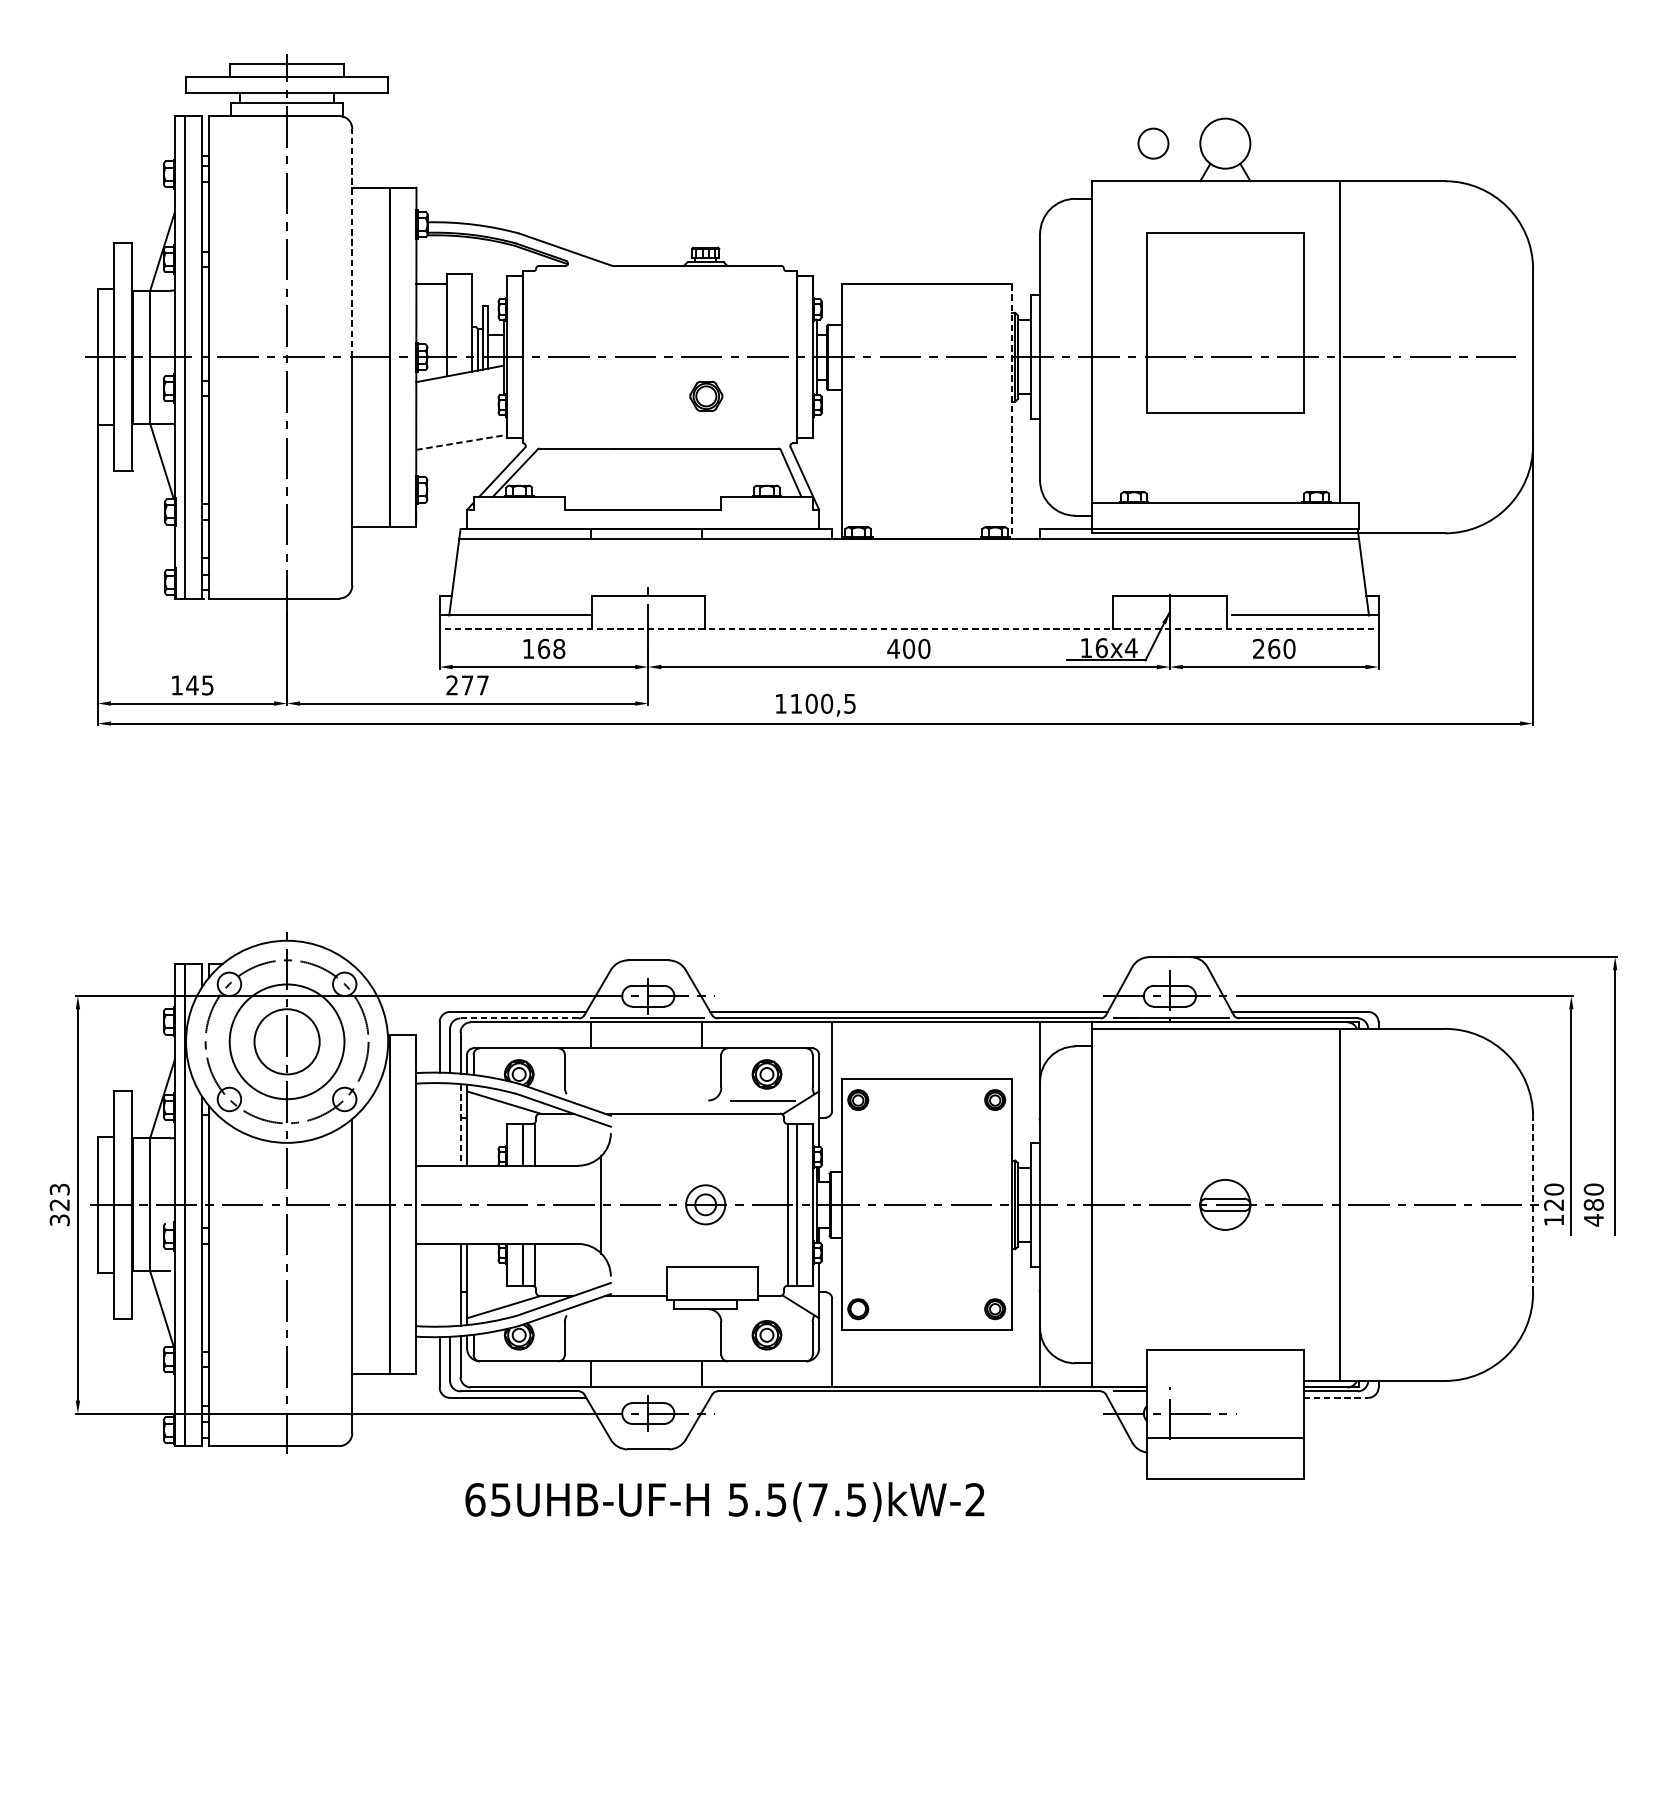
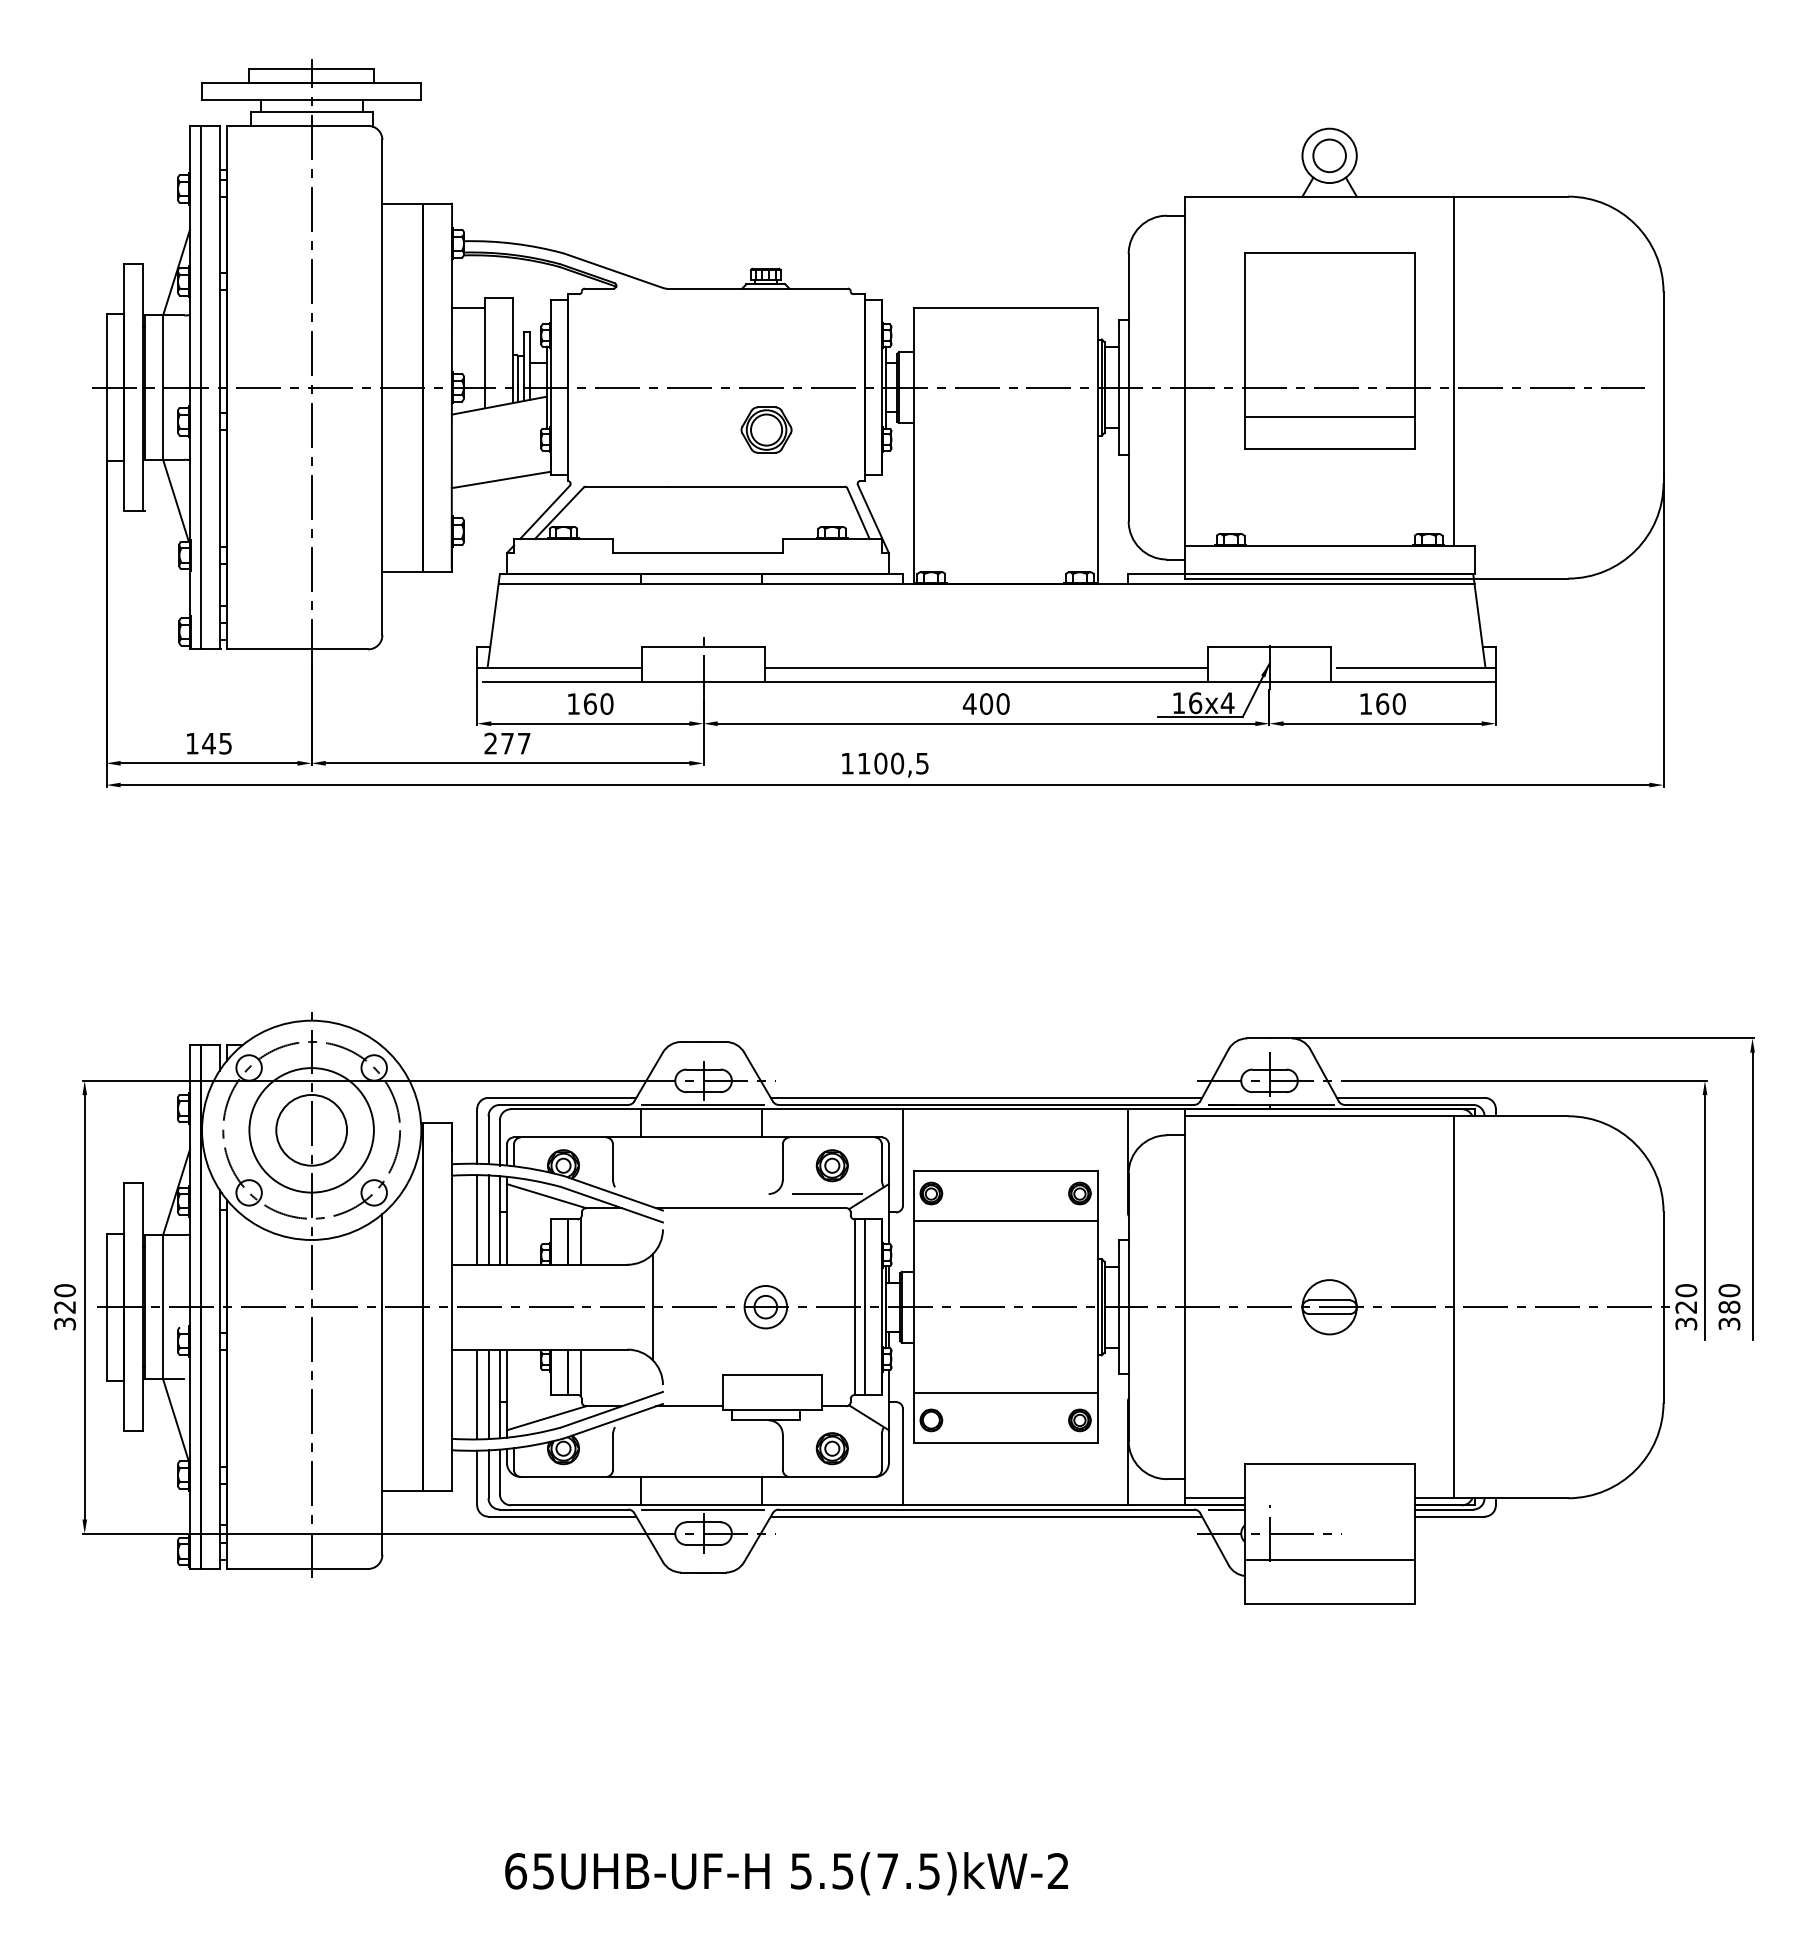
circle: (1153, 143) -> (1329, 155), moved
line: (352, 242) -> (382, 263), dashed -> solid
line: (1225, 384) -> (1329, 417), added
part: (706, 395) -> (766, 429), size x1.43
line: (1011, 411) -> (1097, 446), dashed -> solid
line: (462, 441) -> (501, 479), dashed -> solid
line: (909, 615) -> (986, 667), added
line: (911, 628) -> (989, 681), dashed -> solid
text: (558, 648) -> (606, 703), 168 -> 160
text: (1258, 648) -> (1365, 703), 260 -> 160
line: (520, 1018) -> (564, 1104), dashed -> solid
line: (439, 1124) -> (477, 1219), added
line: (450, 1124) -> (488, 1219), added
line: (460, 1124) -> (499, 1220), dashed -> solid
line: (926, 1124) -> (1005, 1220), added
text: (59, 1189) -> (64, 1290), 323 -> 320
line: (1533, 1205) -> (1663, 1307), dashed -> solid
text: (1554, 1219) -> (1686, 1323), 120 -> 320
text: (1593, 1219) -> (1729, 1323), 480 -> 380
line: (926, 1284) -> (1005, 1393), added
line: (439, 1285) -> (477, 1394), added
line: (450, 1285) -> (488, 1394), added
line: (1119, 1381) -> (1214, 1498), added
line: (647, 1391) -> (702, 1509), added
line: (909, 1397) -> (986, 1516), added
line: (1335, 1397) -> (1449, 1516), dashed -> solid
text: (724, 1501) -> (786, 1873), moved

